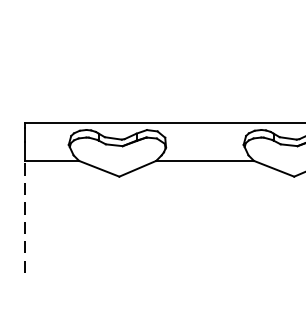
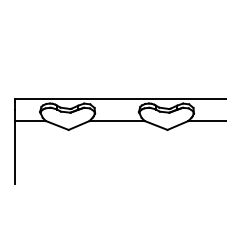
line: (25, 216) -> (15, 152), dashed -> solid

